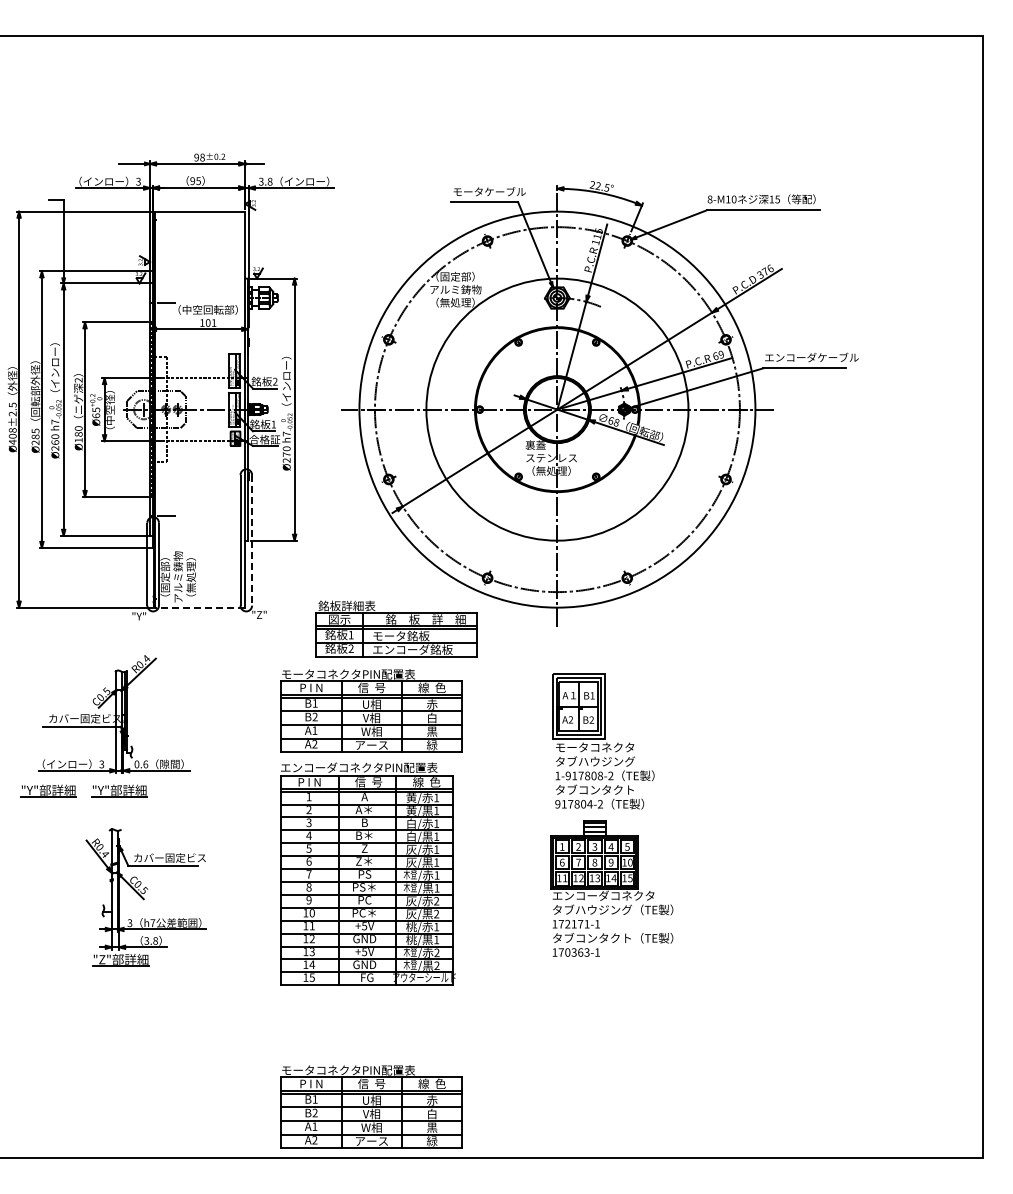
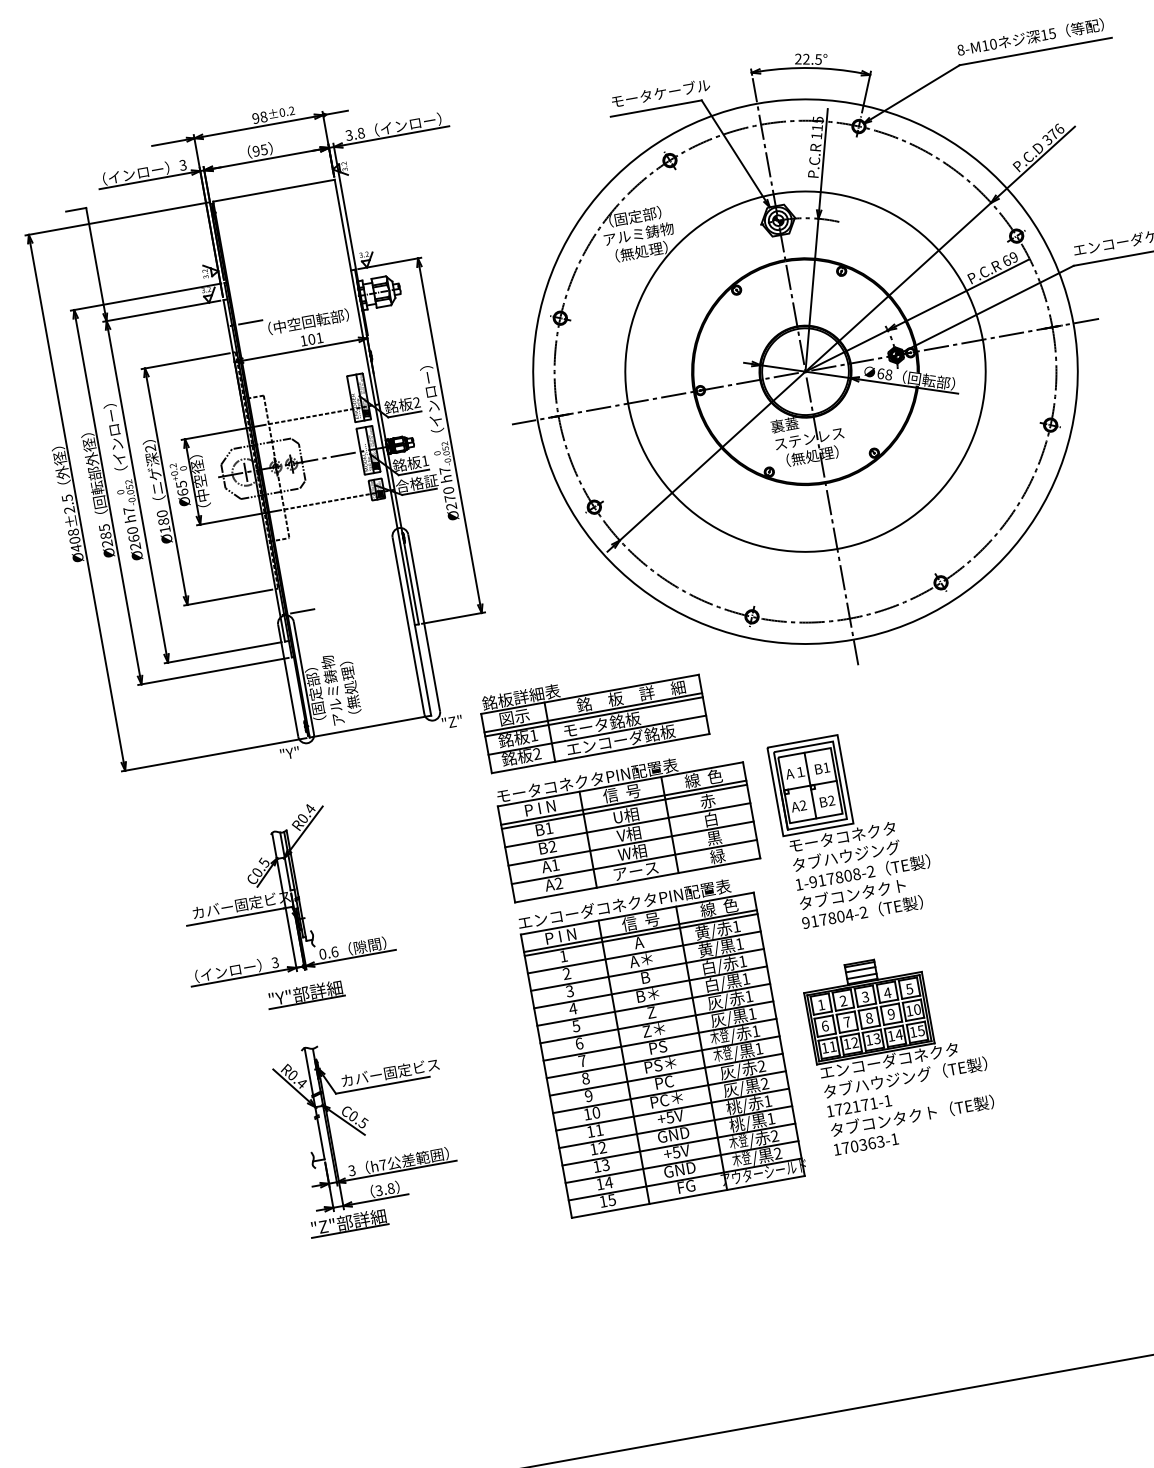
line: (252, 540) -> (424, 623), dashed -> solid
line: (200, 607) -> (370, 726), dashed -> solid
part: (396, 628) -> (593, 715), moved
part: (603, 741) -> (852, 826), moved
part: (48, 790) -> (209, 1011), removed
part: (611, 888) -> (898, 1049), moved
part: (371, 1106) -> (723, 1359), removed

